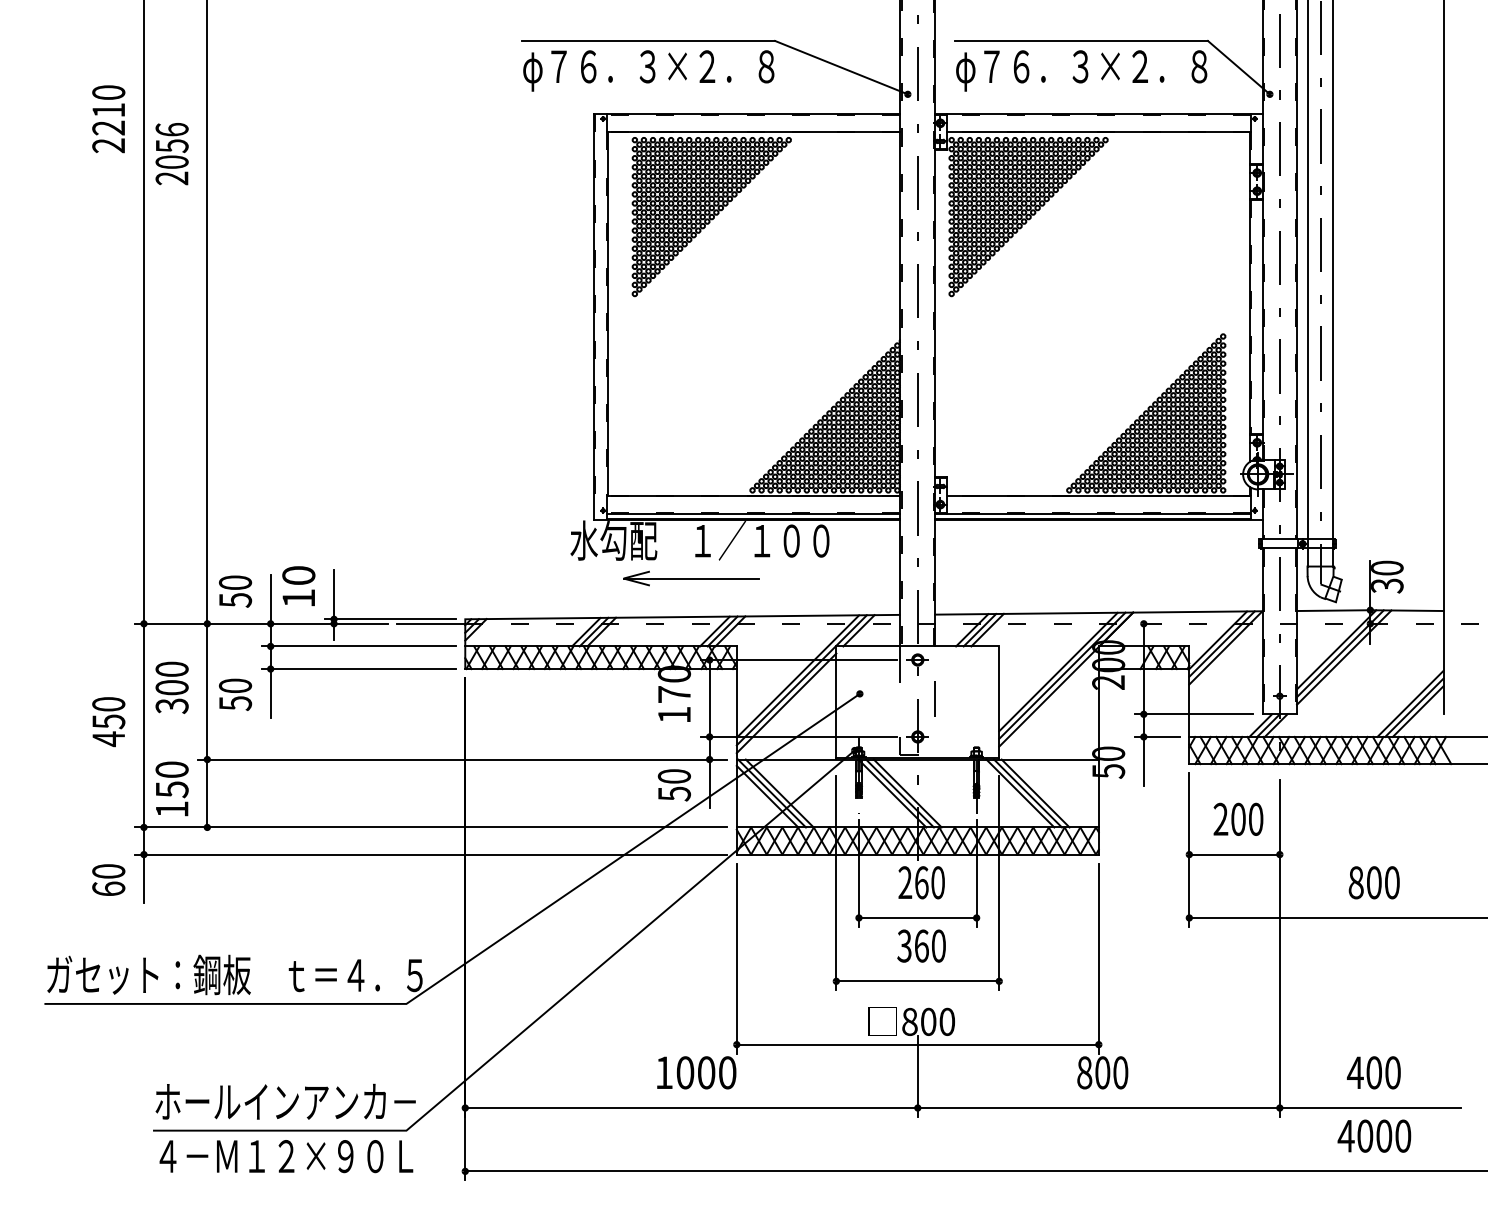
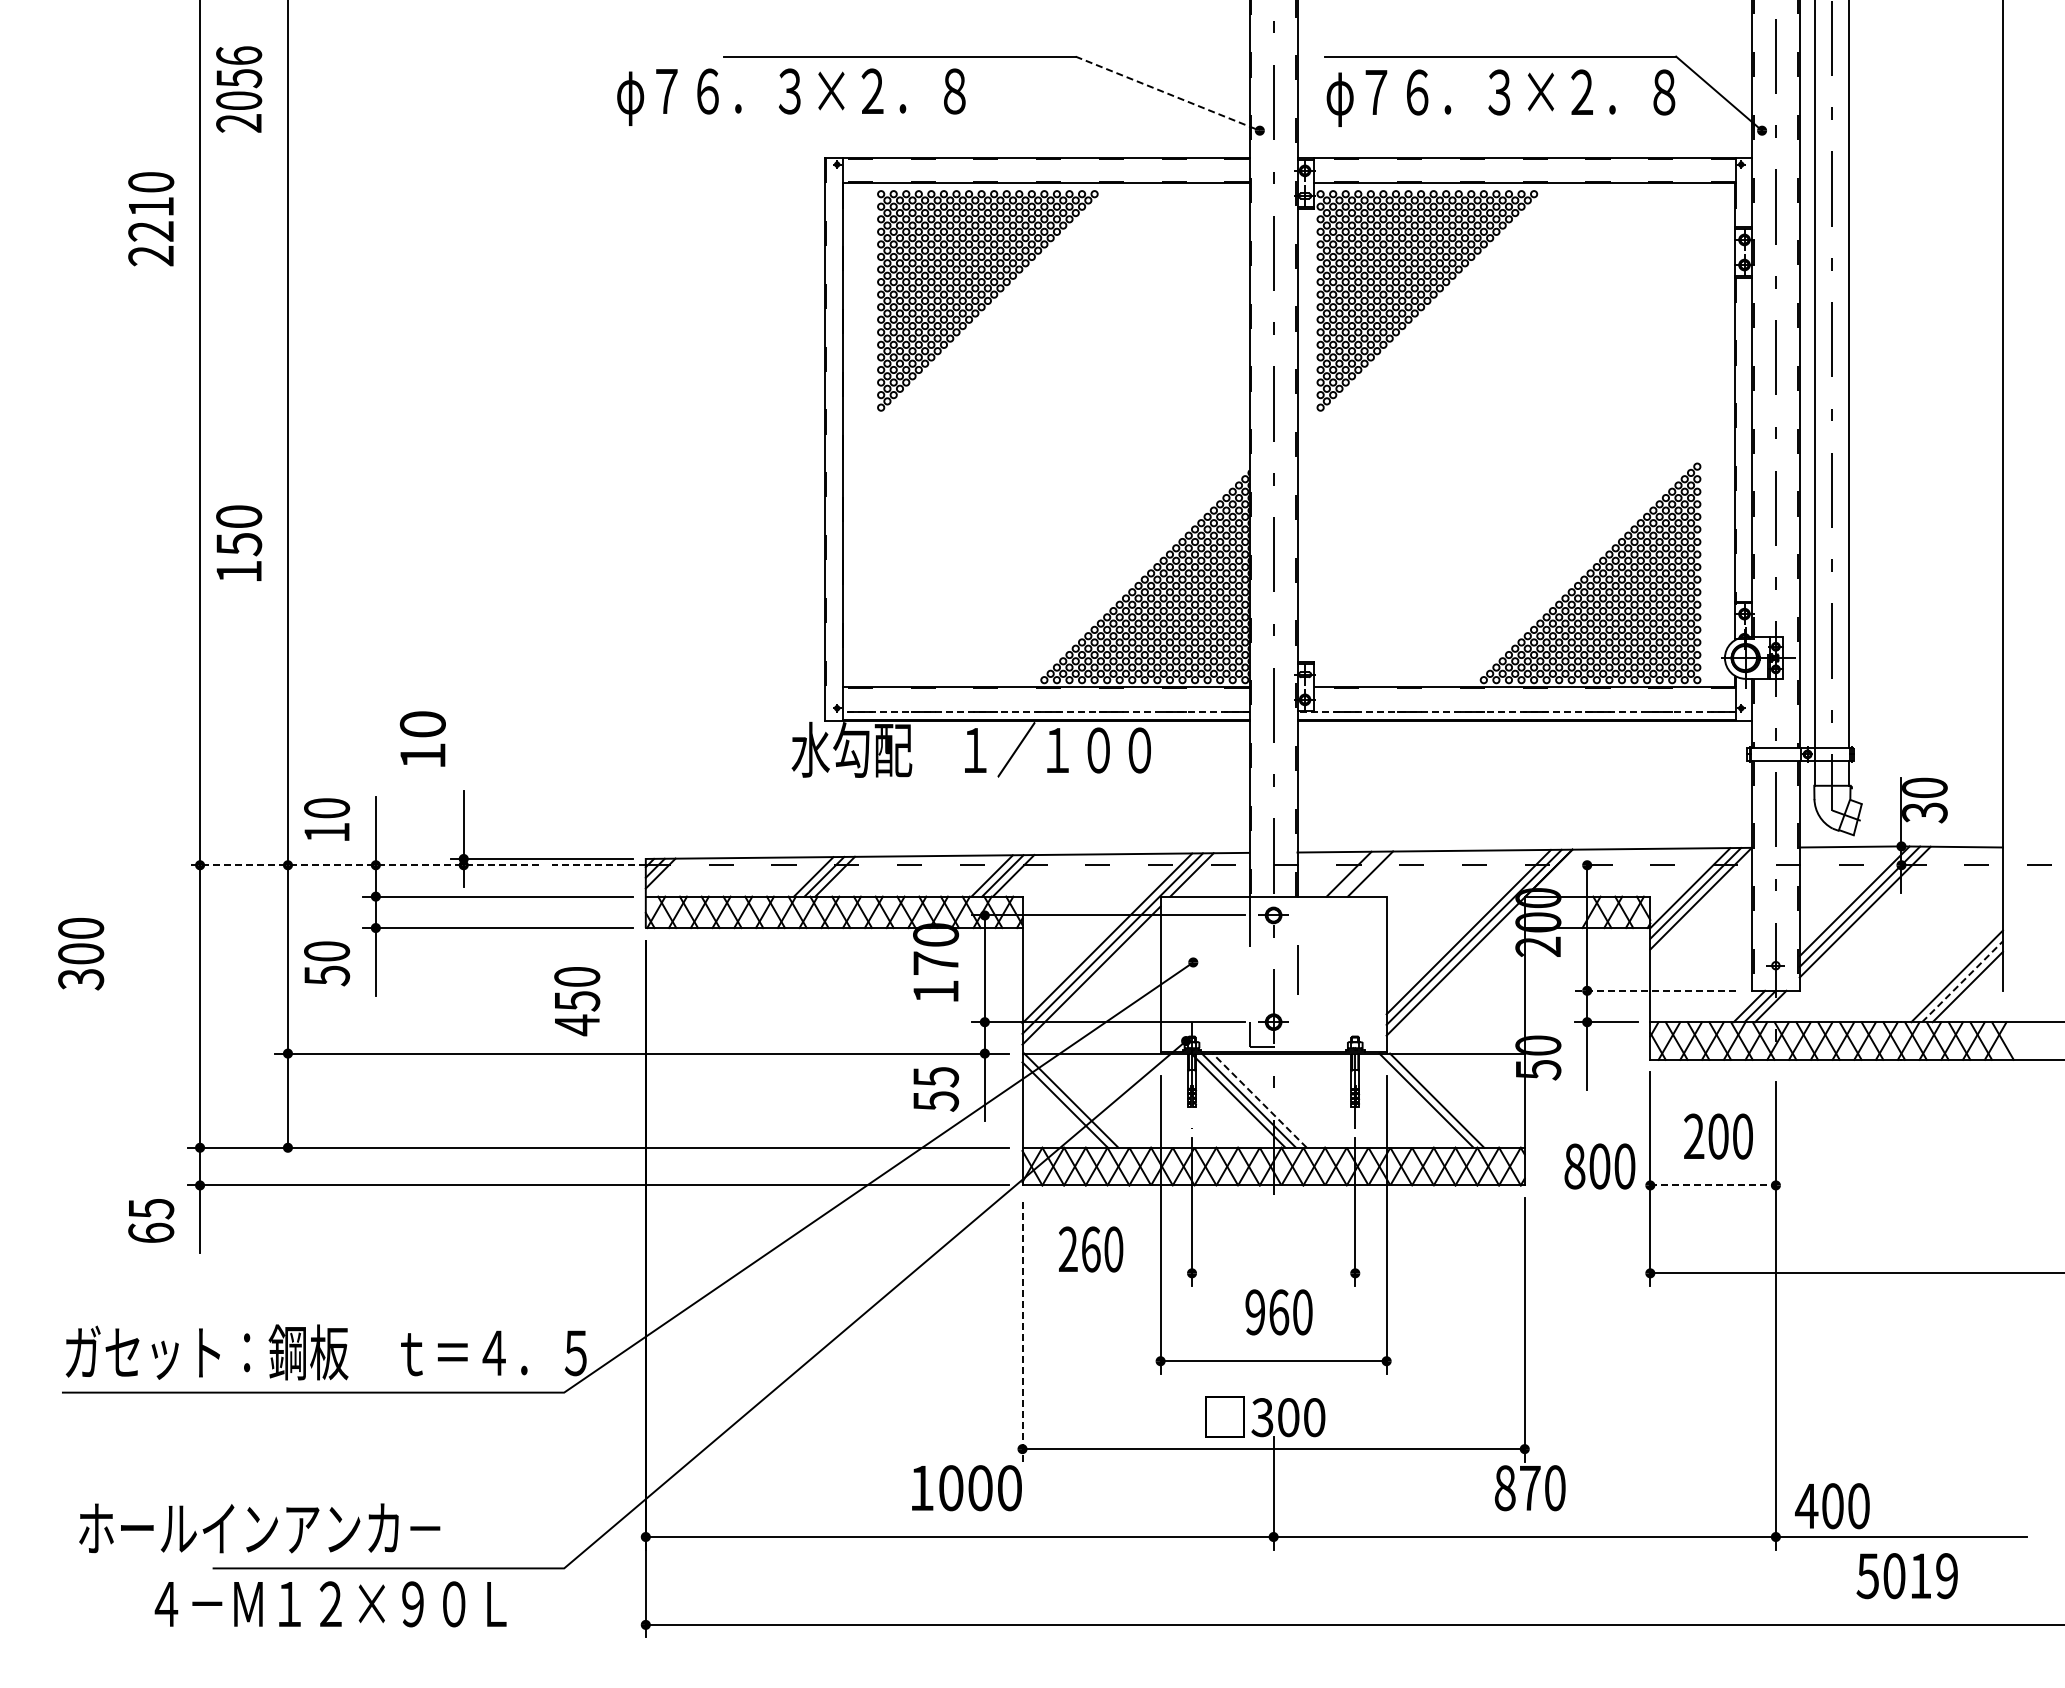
line: (842, 67) -> (1168, 93), solid -> dashed
text: (648, 70) -> (791, 96), moved
text: (108, 119) -> (151, 219), moved
text: (172, 154) -> (239, 89), moved
line: (754, 513) -> (1046, 712), solid -> dashed
line: (1092, 513) -> (1516, 712), solid -> dashed
part: (691, 578) -> (959, 802), removed
text: (298, 585) -> (422, 738), moved
text: (235, 600) -> (327, 832), 50 -> 10
line: (261, 623) -> (363, 865), solid -> dashed
line: (431, 623) -> (598, 865), solid -> dashed
line: (979, 629) -> (1359, 873), removed
text: (172, 688) -> (81, 954), moved
line: (1414, 707) -> (1962, 981), solid -> dashed
line: (1194, 714) -> (1657, 990), solid -> dashed
text: (108, 722) -> (577, 1001), moved
text: (674, 776) -> (935, 1077), 50 -> 55
text: (172, 788) -> (239, 542), moved
line: (780, 793) -> (1082, 1100), removed
line: (907, 793) -> (1259, 1100), solid -> dashed
line: (1020, 793) -> (1415, 1100), removed
line: (1234, 854) -> (1713, 1185), solid -> dashed
text: (108, 871) -> (151, 1208), 60 -> 65
text: (922, 882) -> (1091, 1249), moved
text: (1373, 882) -> (1599, 1166), moved
line: (917, 918) -> (1273, 1273), removed
text: (904, 946) -> (1254, 1312), 360 -> 960
line: (736, 958) -> (1022, 1329), solid -> dashed
text: (909, 1021) -> (1262, 1417), 800 -> 300
text: (1102, 1073) -> (1530, 1488), 800 -> 870
text: (1373, 1073) -> (1832, 1506), moved
text: (285, 1101) -> (259, 1528), moved
text: (1374, 1136) -> (1907, 1576), 4000 -> 5019
text: (286, 1156) -> (330, 1604), moved

